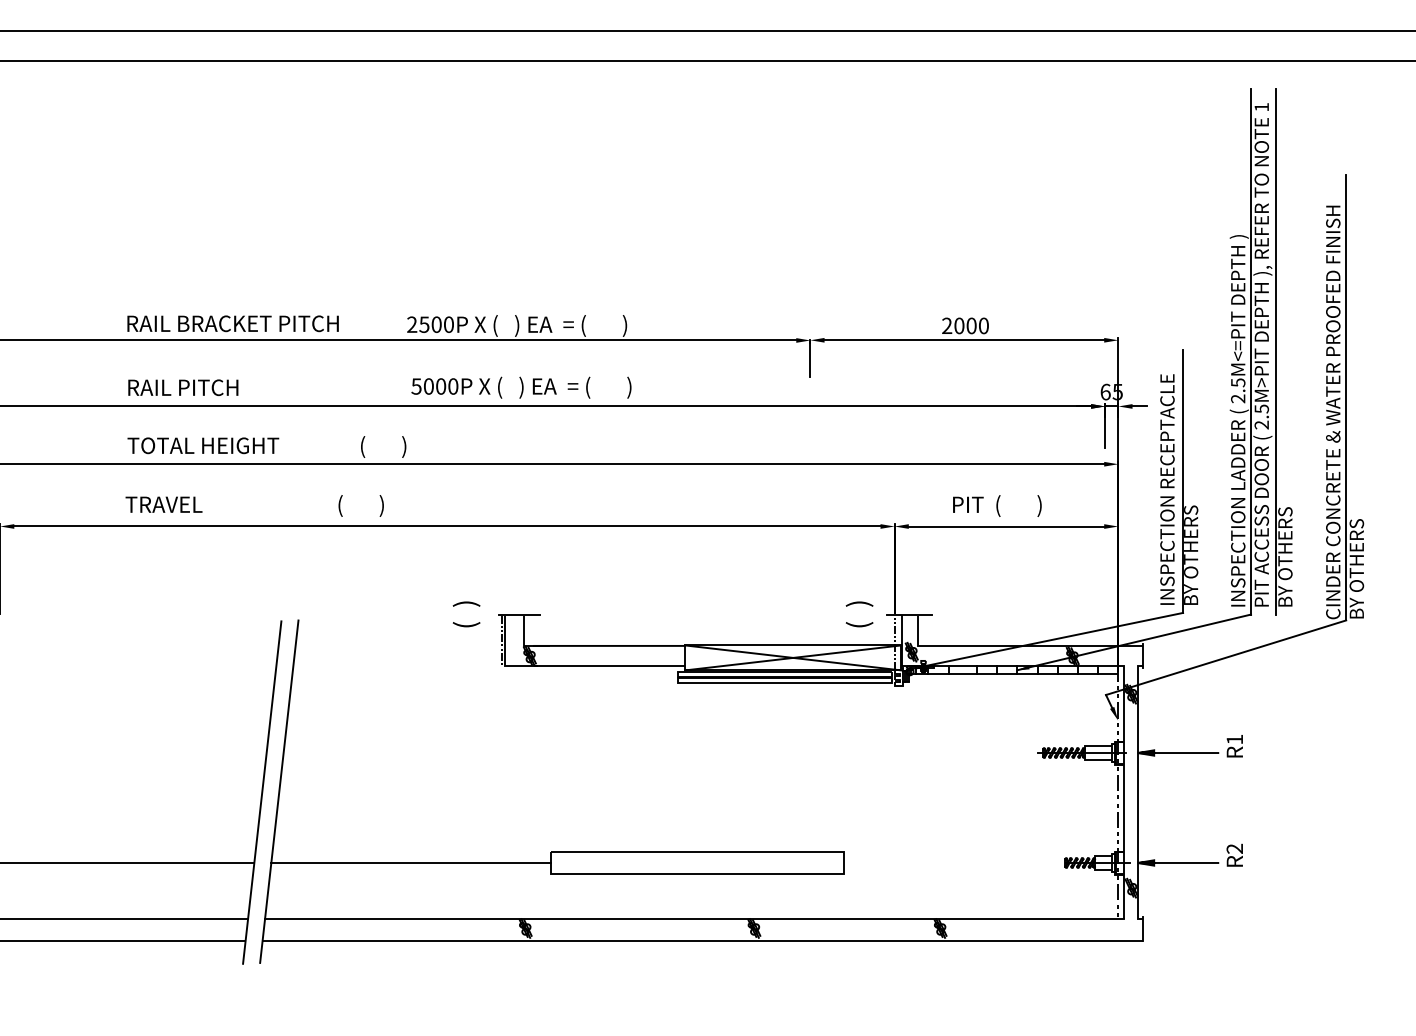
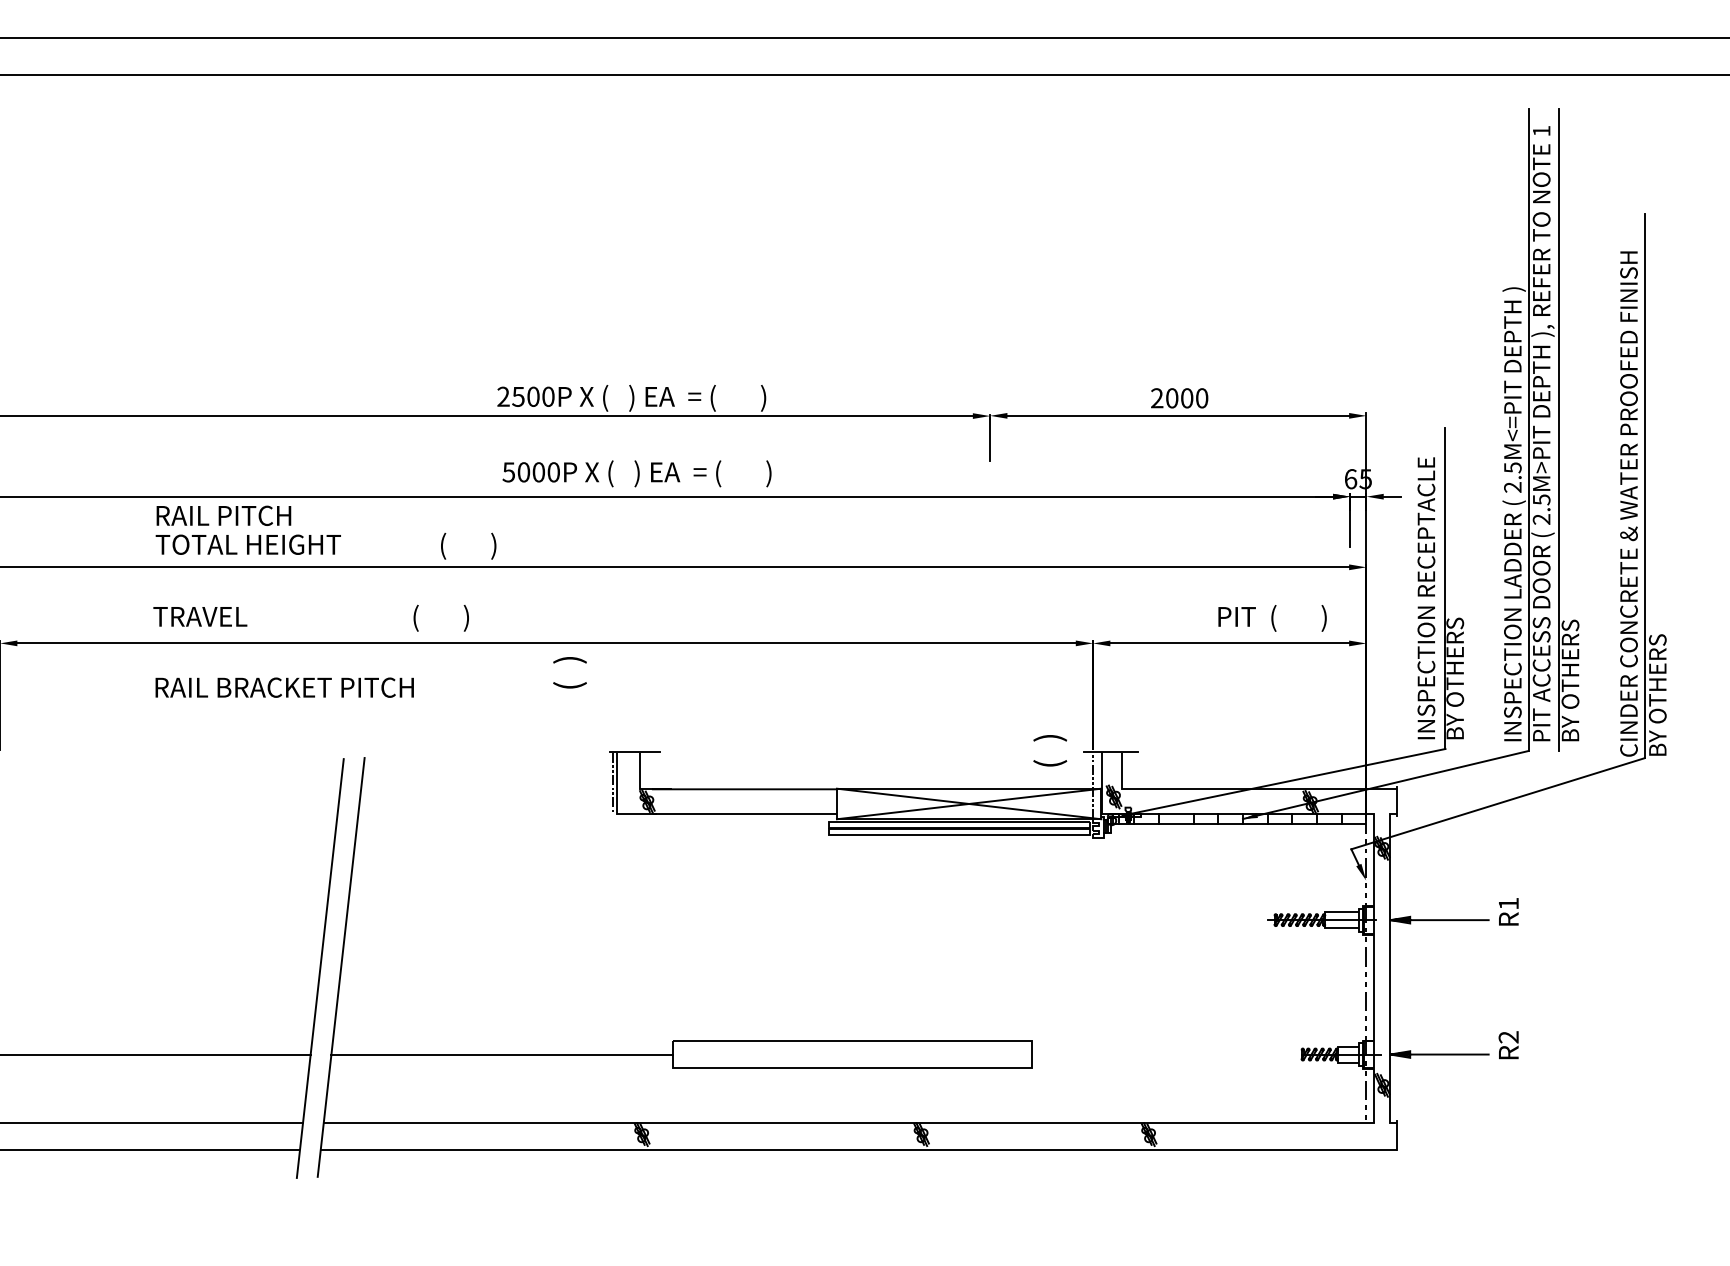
text: (232, 323) -> (284, 687), moved
text: (182, 387) -> (223, 515), moved
text: (997, 506) -> (1272, 618), moved
text: (466, 614) -> (569, 672), moved

